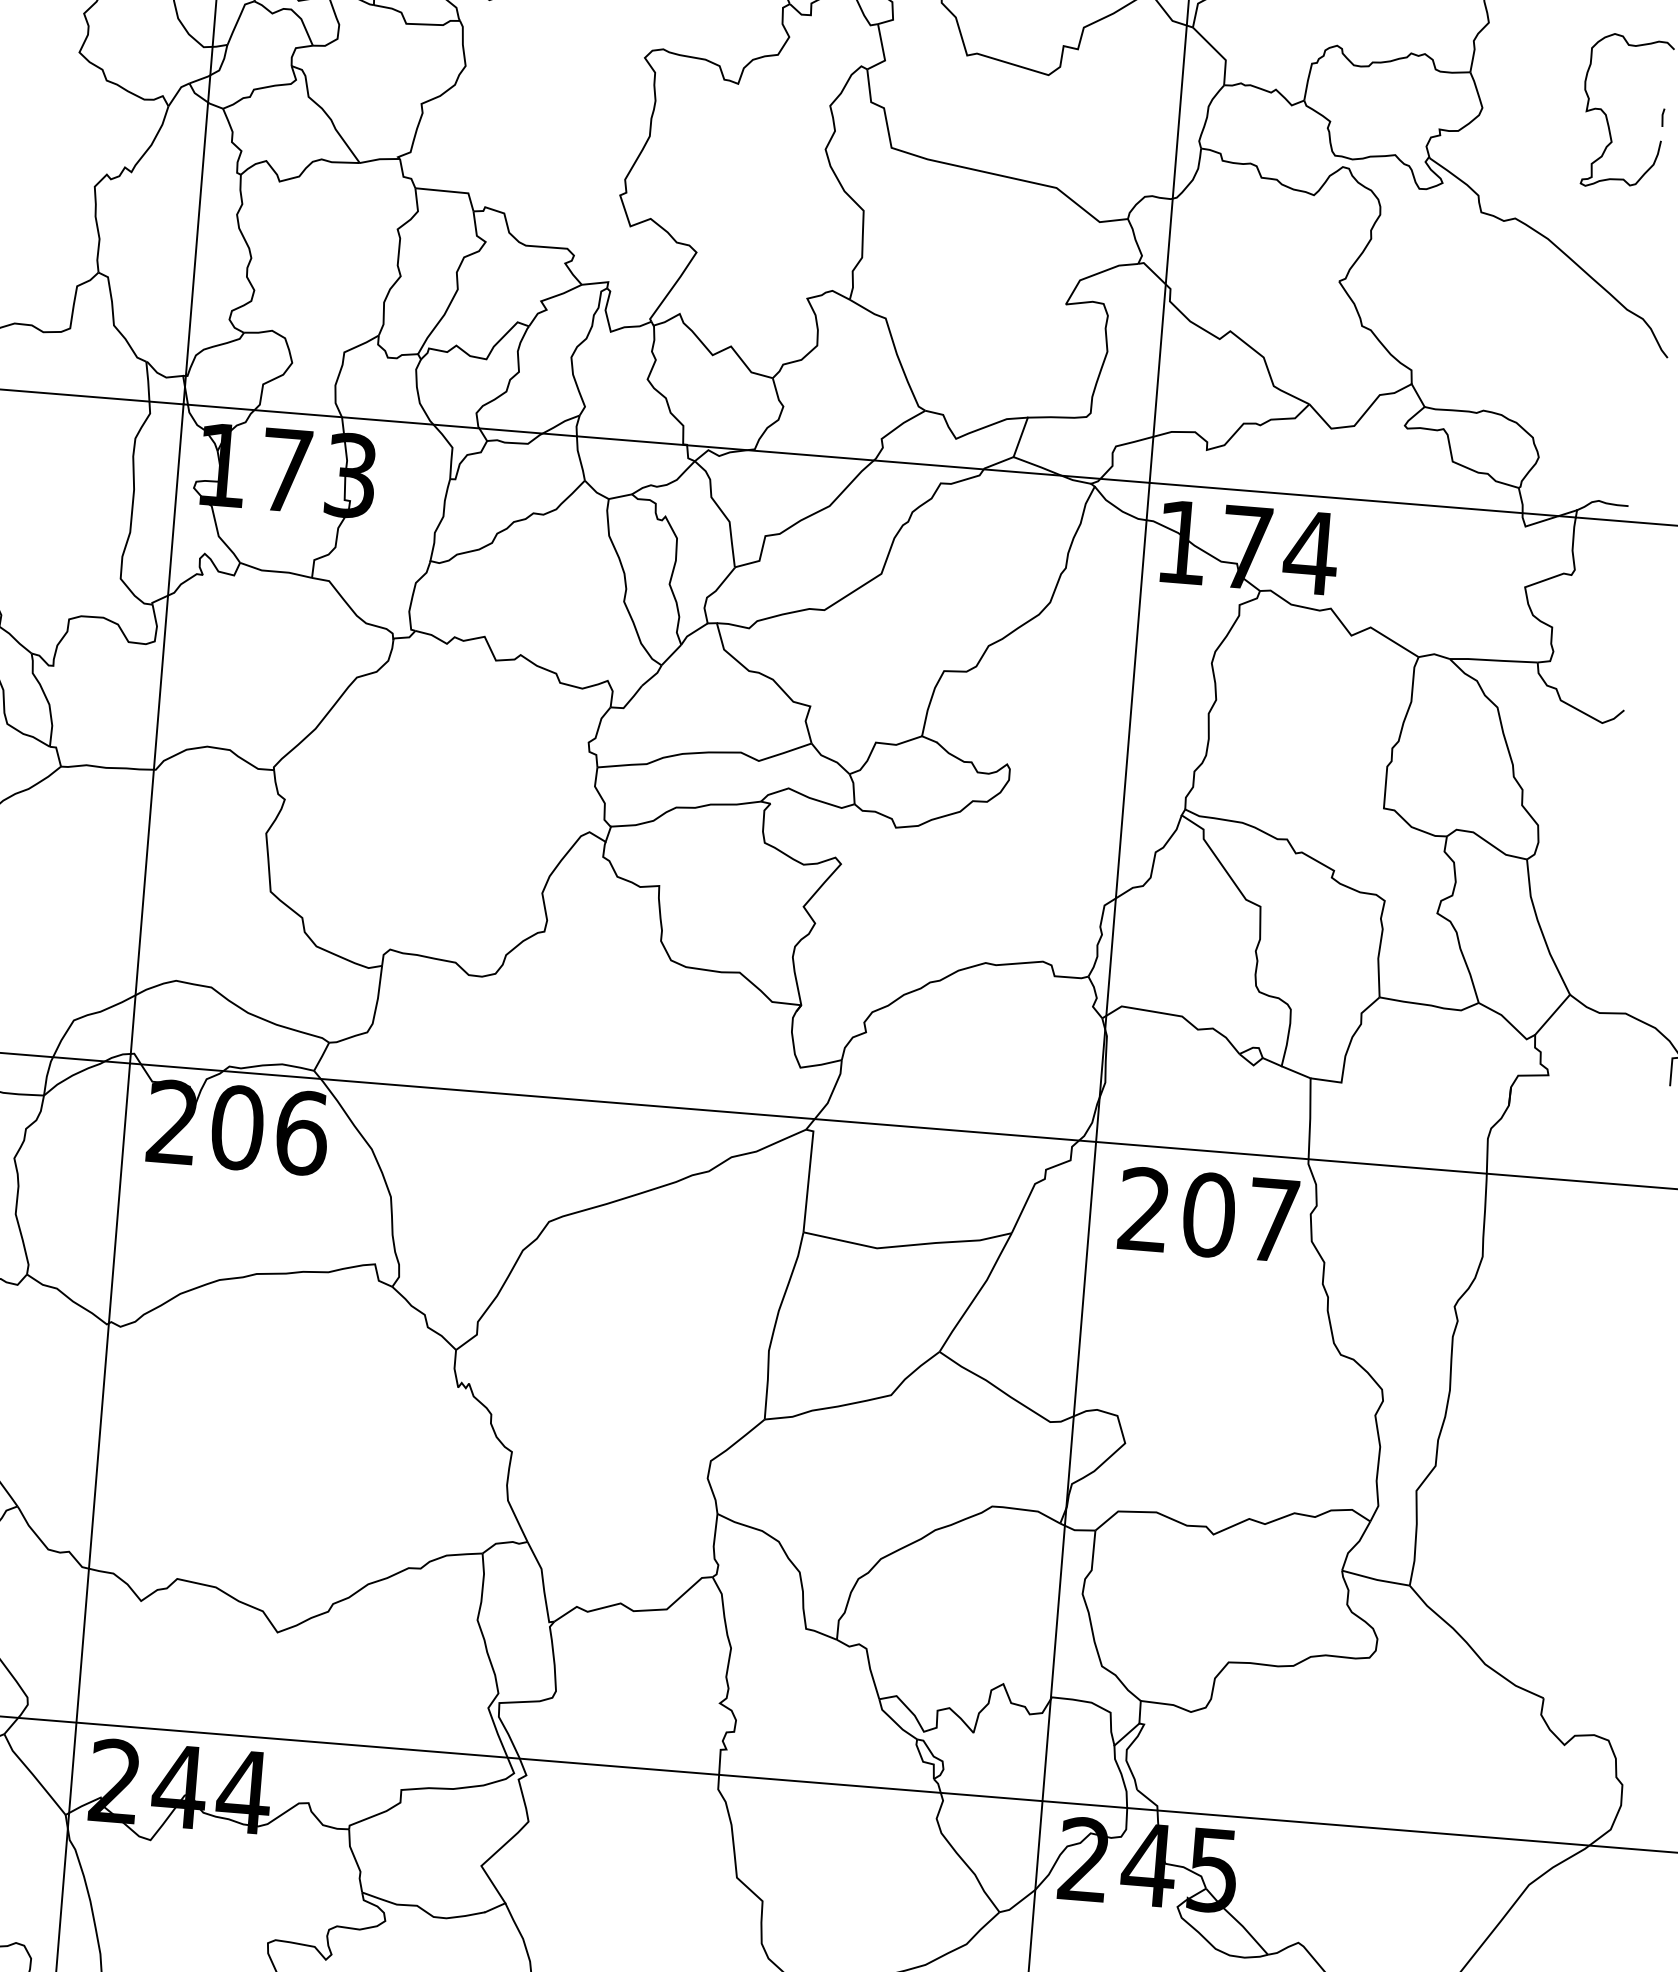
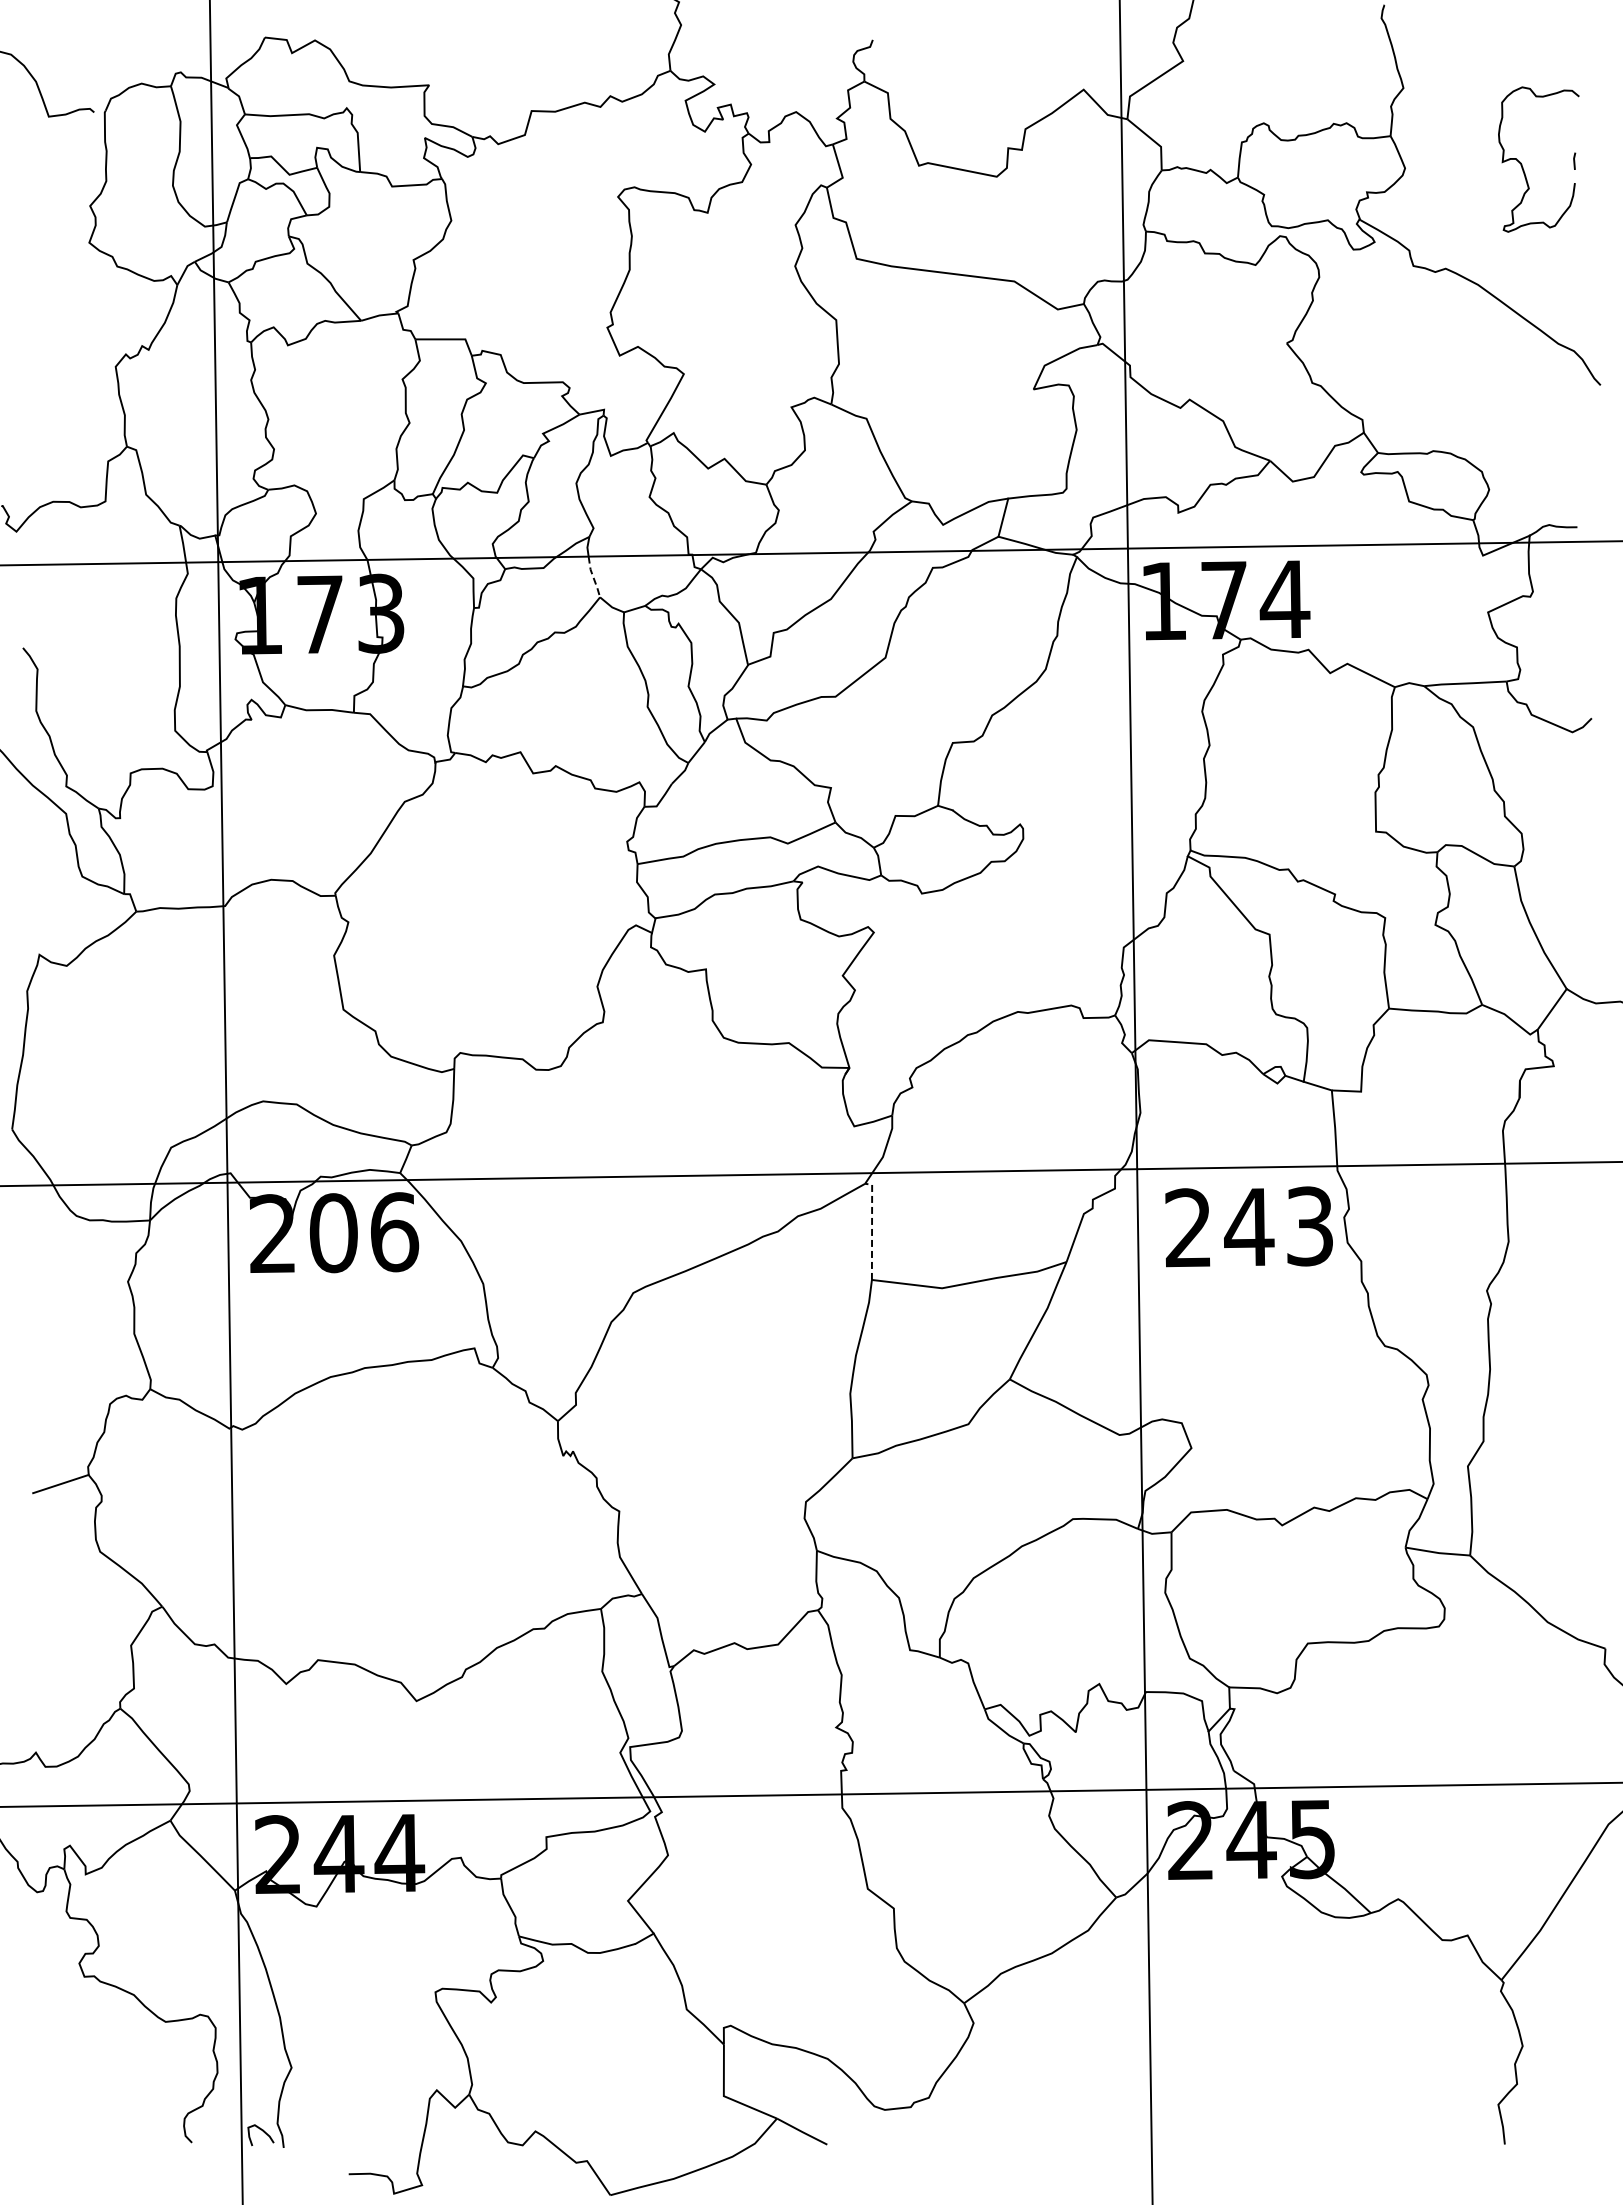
line: (579, 458) -> (593, 577), solid -> dashed
line: (809, 1176) -> (872, 1227), solid -> dashed
text: (1240, 1217) -> (1278, 1226), 207 -> 243

